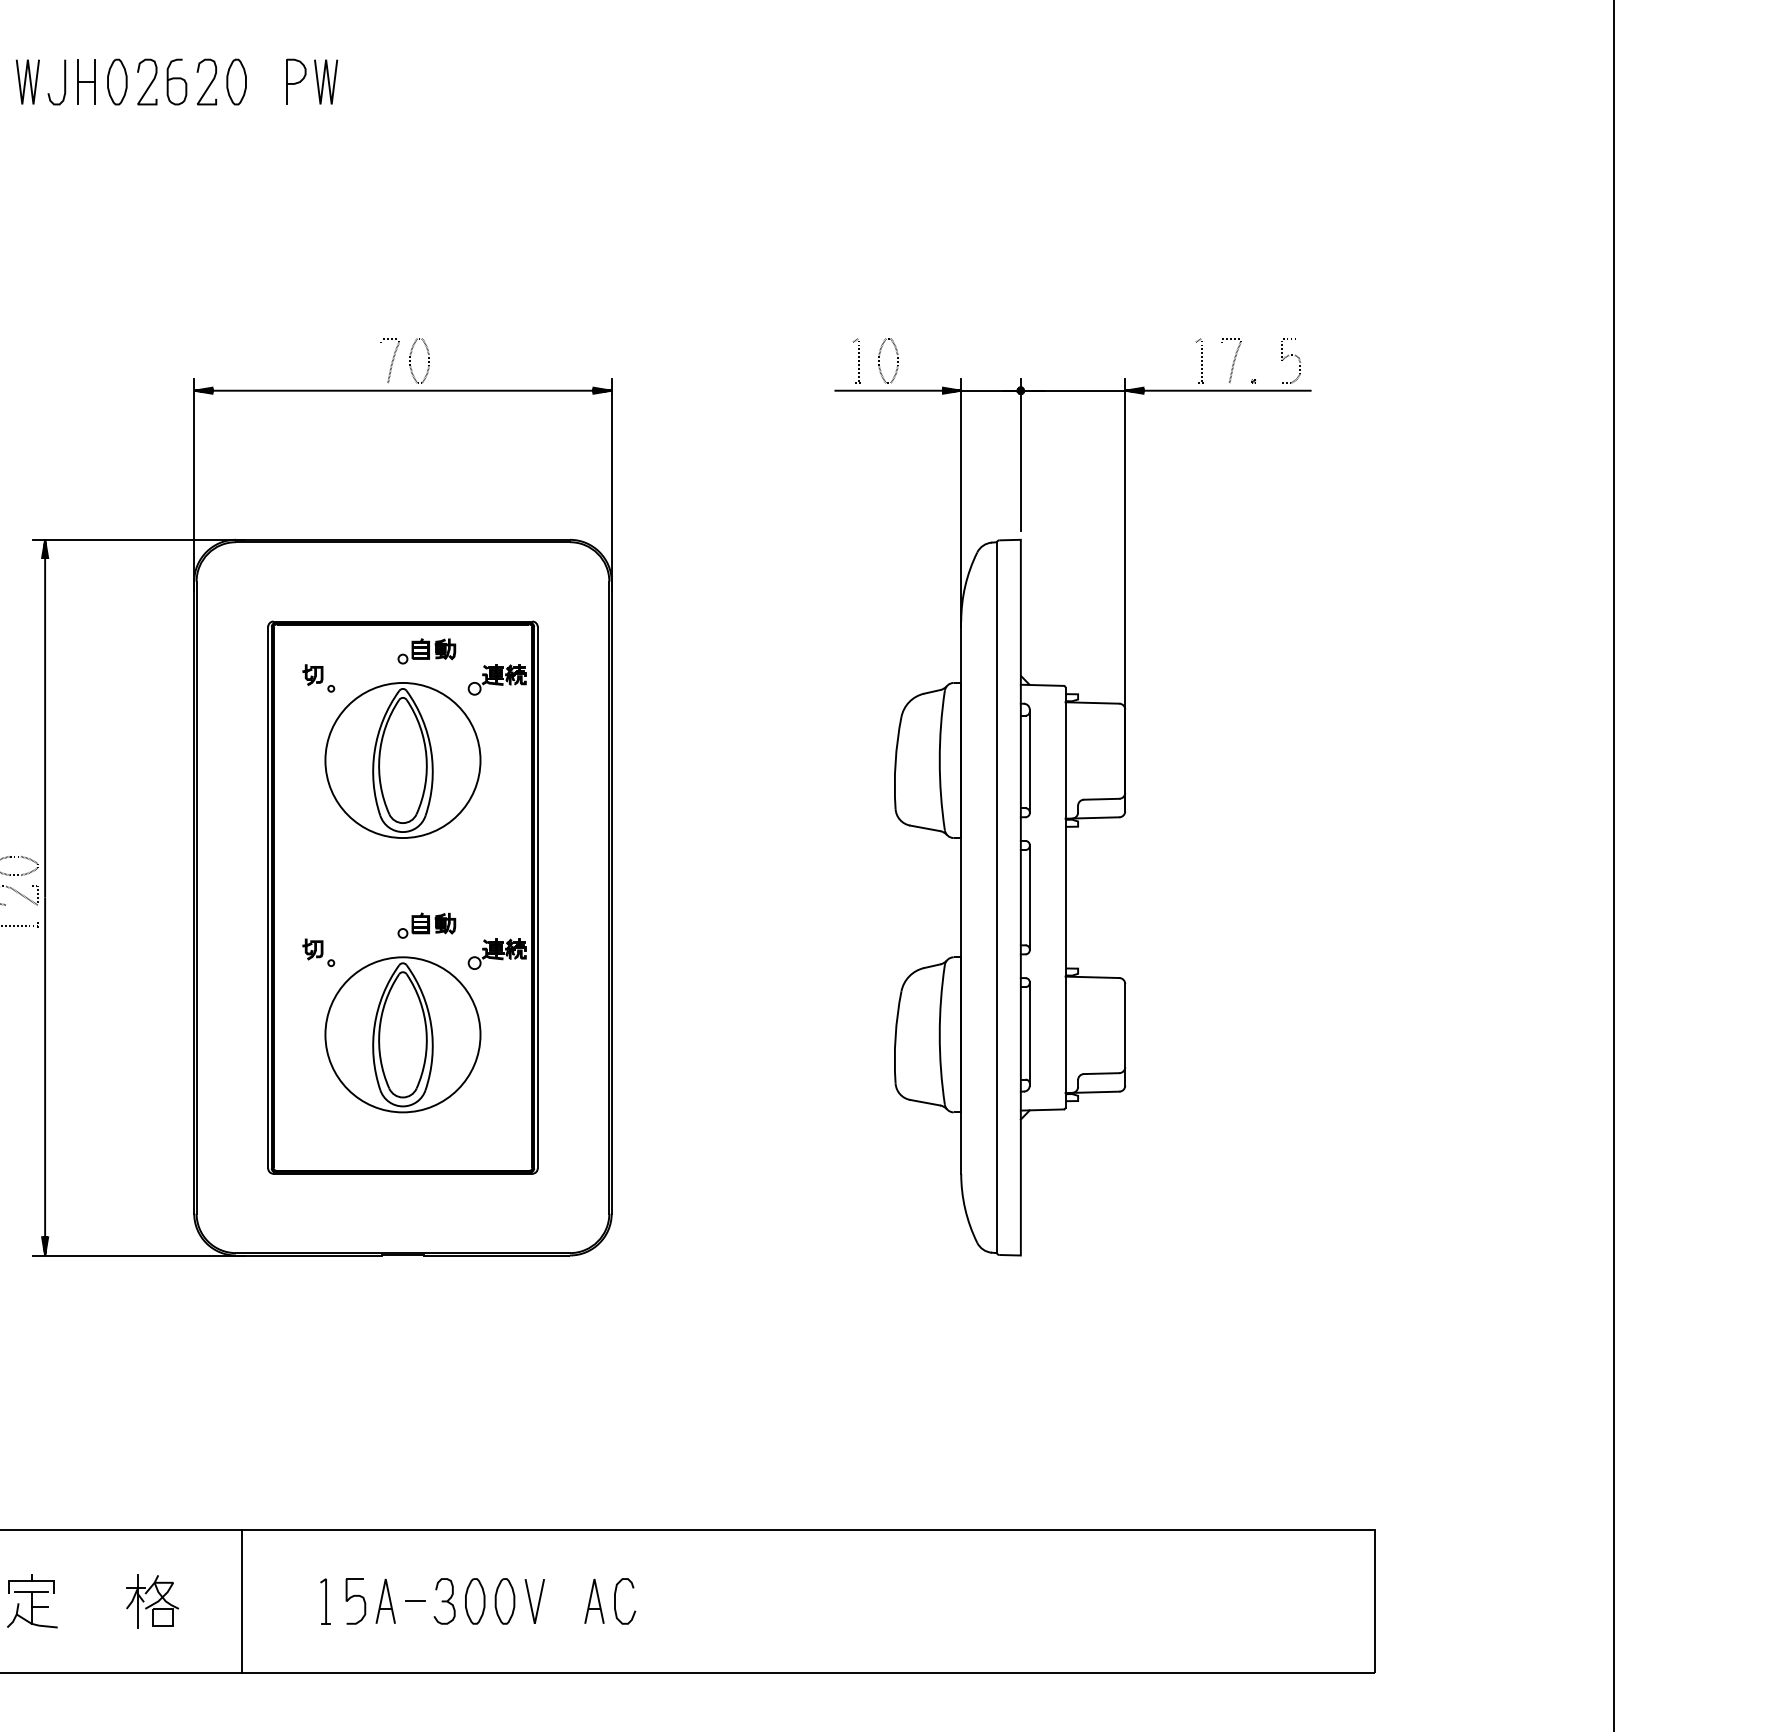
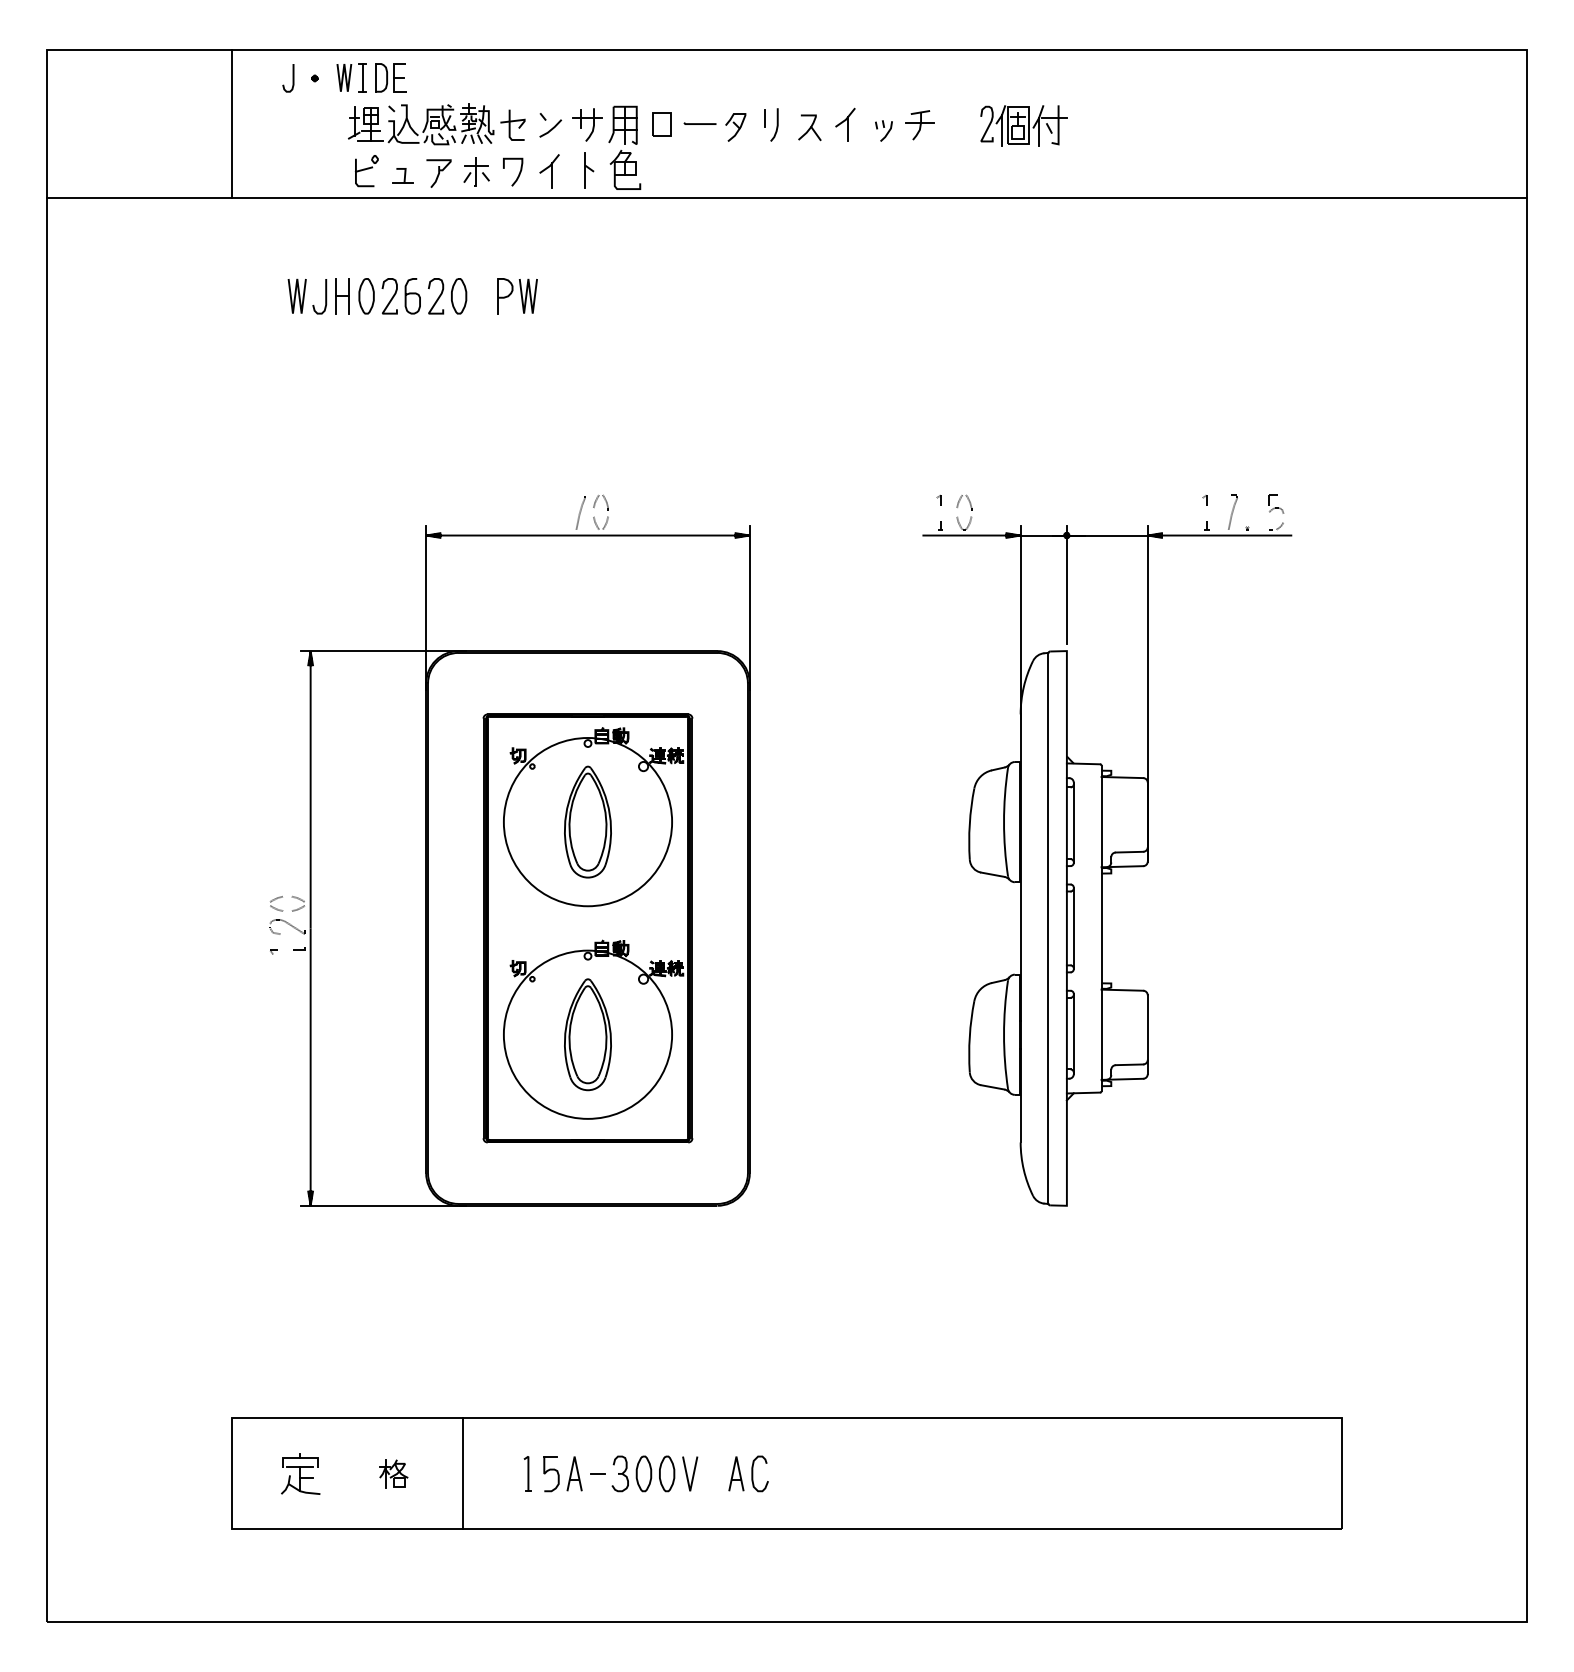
circle: (402, 760) -> (587, 822), size x1.4
circle: (402, 1034) -> (587, 1034), size x1.4
part: (152, 1600) -> (393, 1473), size x0.7

